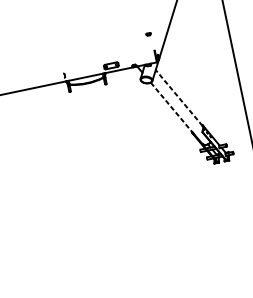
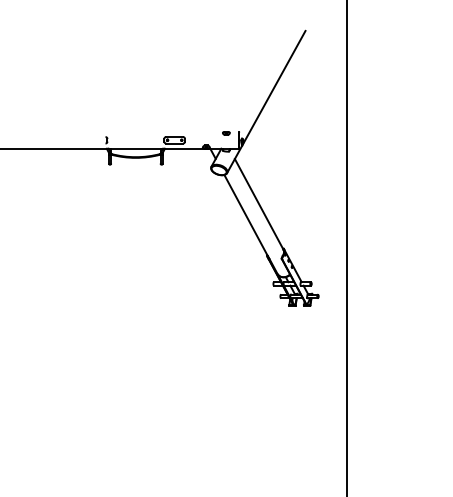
part: (148, 34) -> (226, 133), moved
line: (179, 98) -> (259, 204), dashed -> solid
line: (172, 108) -> (246, 216), dashed -> solid

